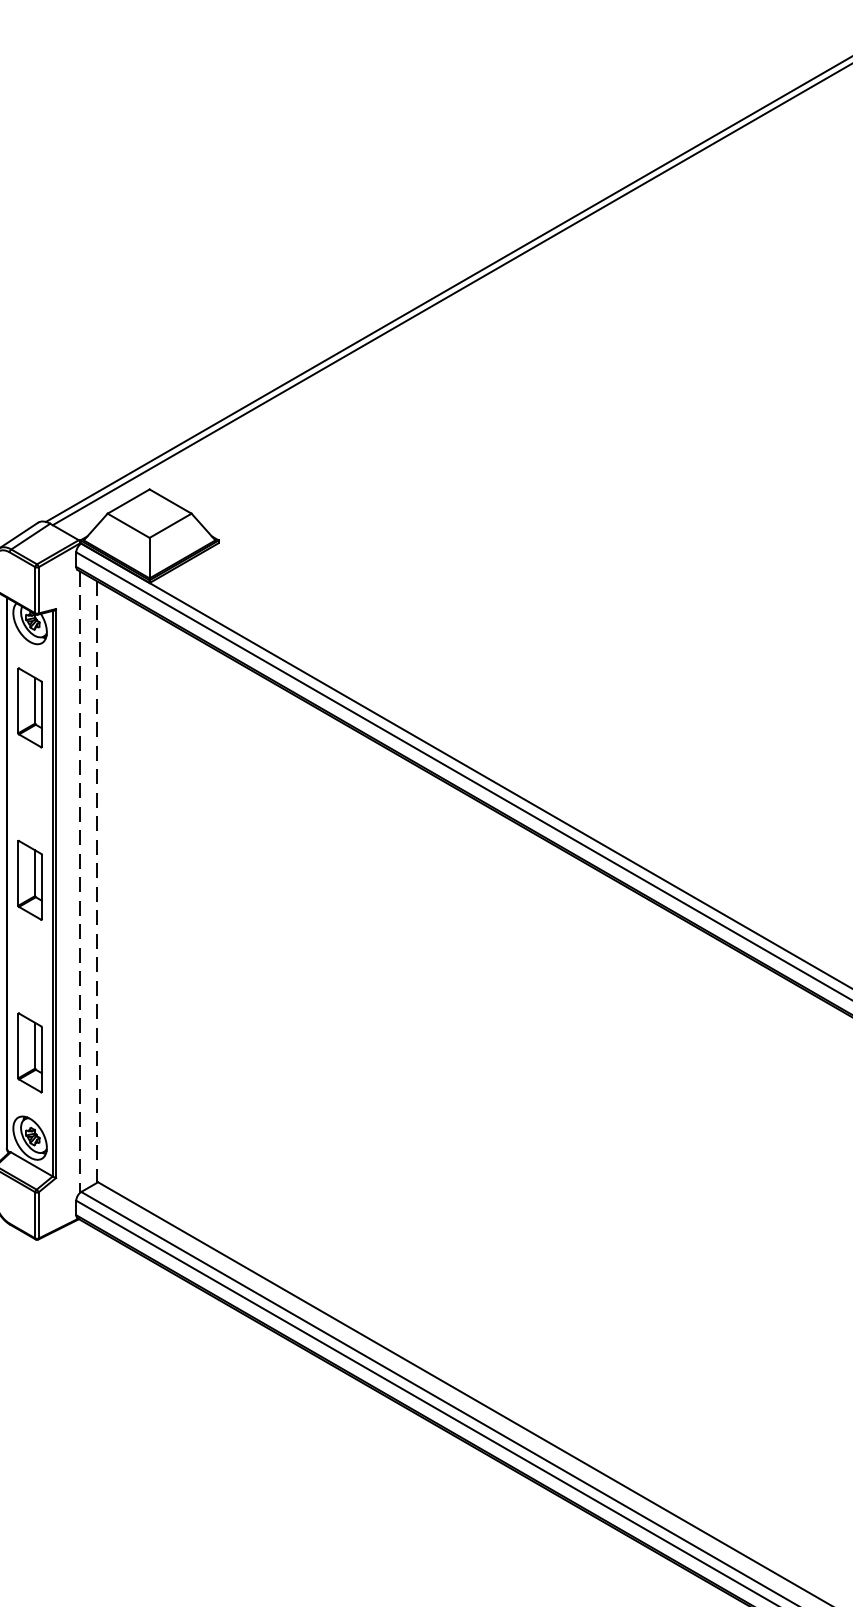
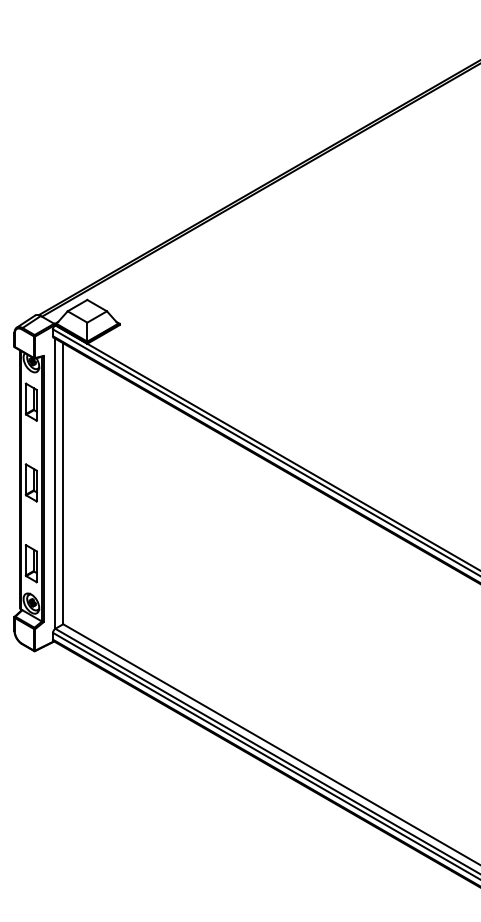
line: (96, 881) -> (62, 483), dashed -> solid
line: (79, 883) -> (54, 484), dashed -> solid

